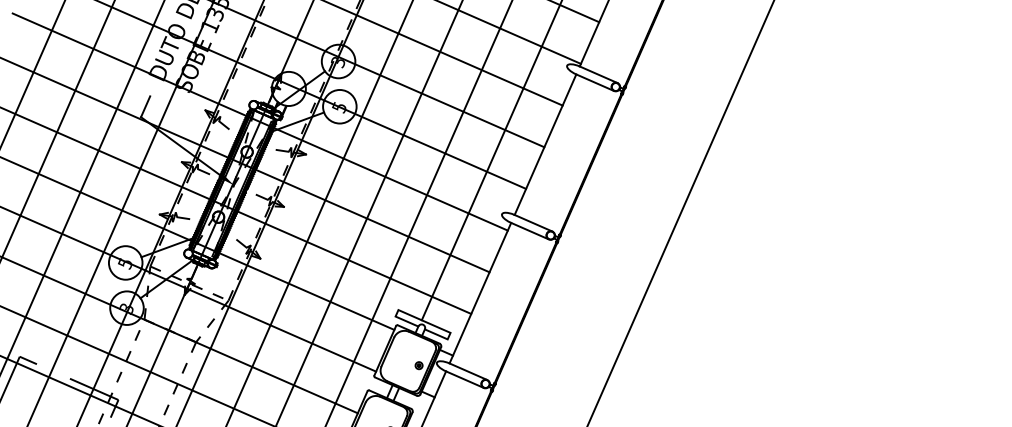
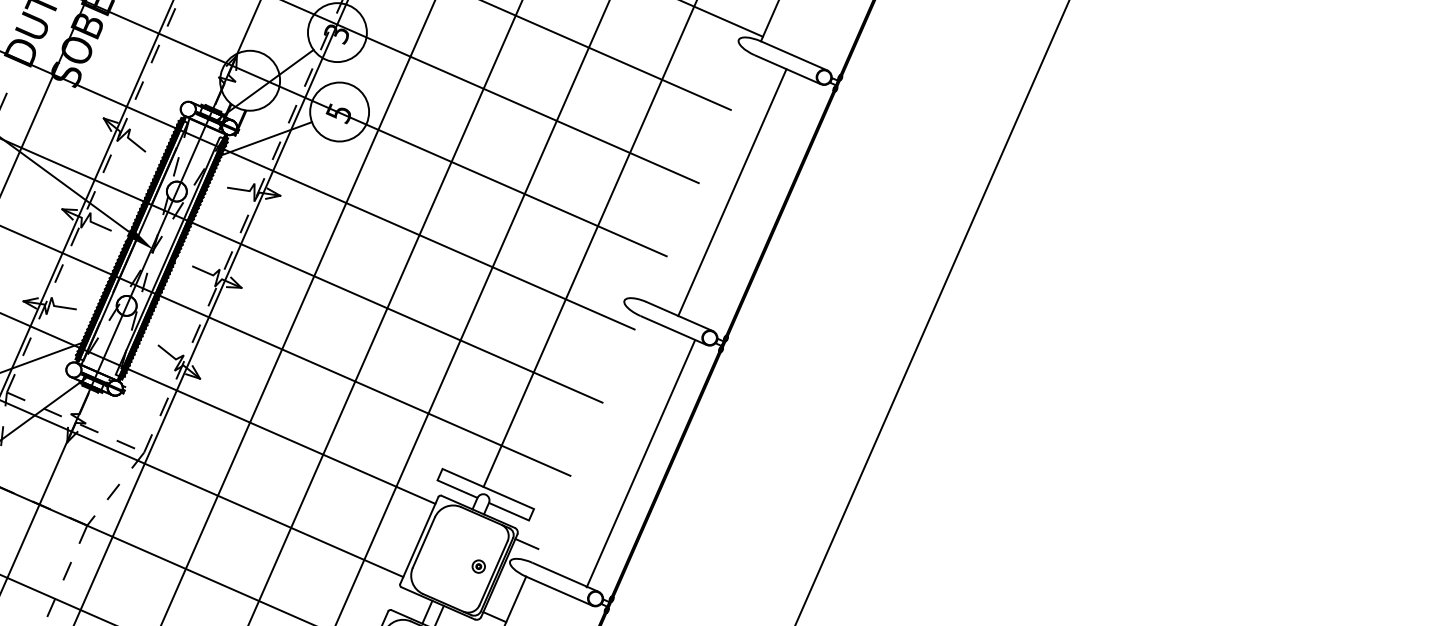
line: (545, 144) -> (732, 192), moved
line: (480, 292) -> (641, 462), moved

